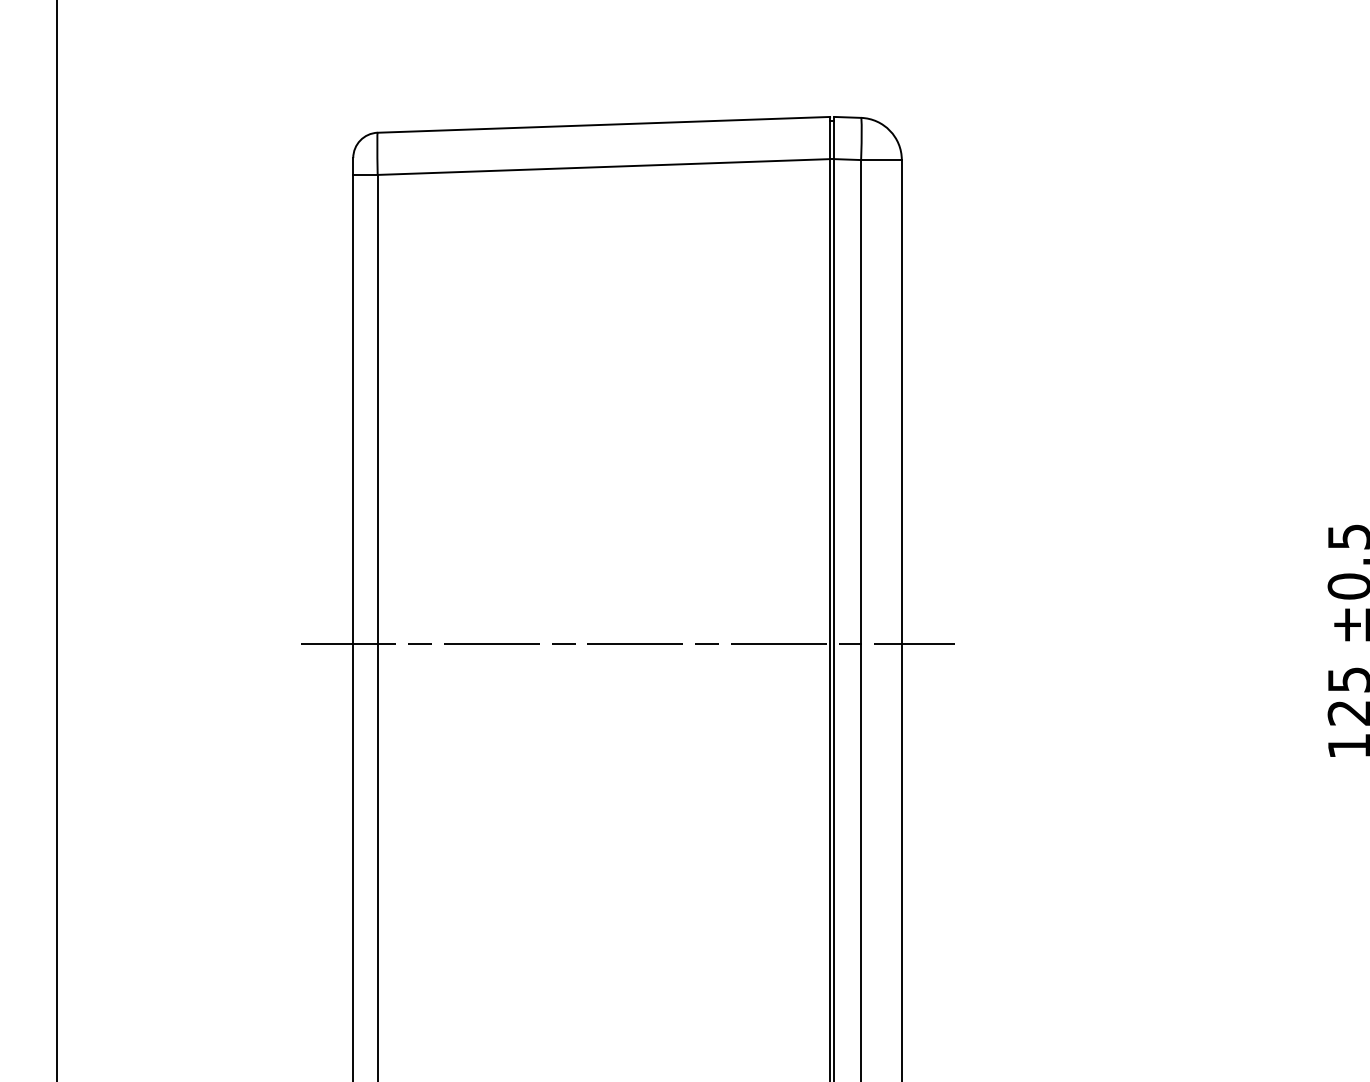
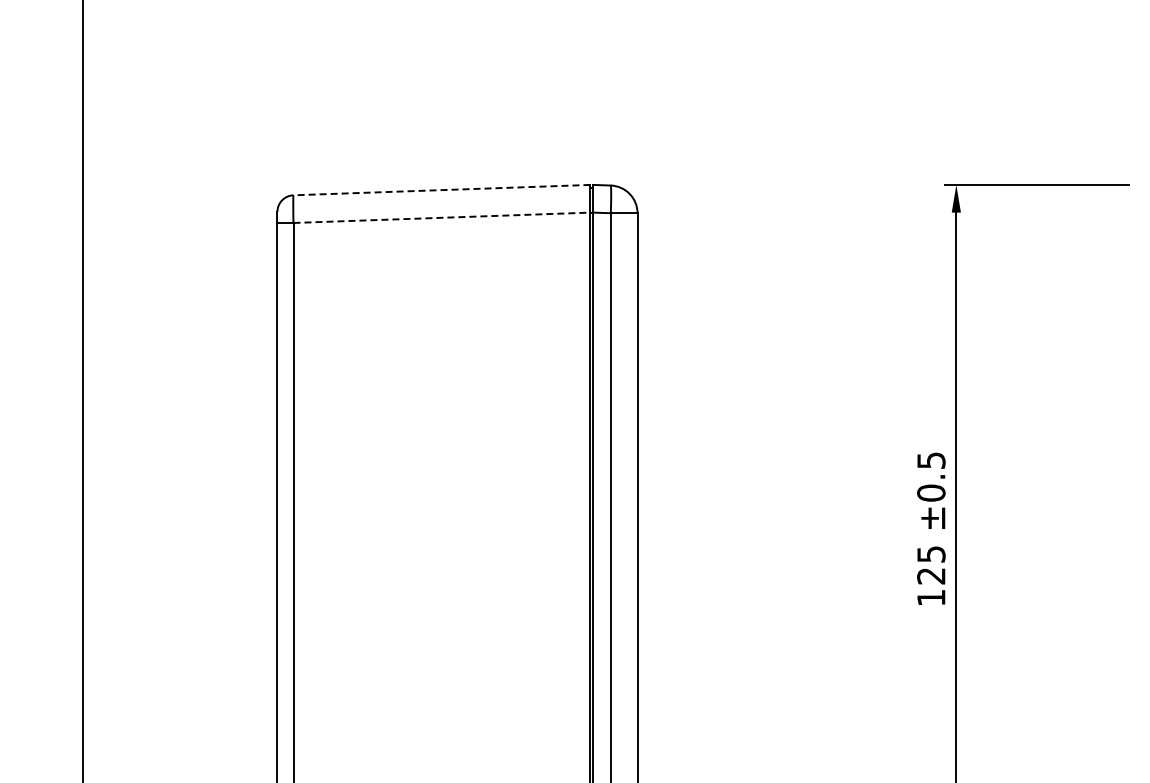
line: (603, 125) -> (441, 190), solid -> dashed
line: (603, 166) -> (441, 217), solid -> dashed
line: (627, 644) -> (457, 531), removed

